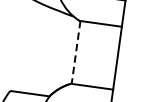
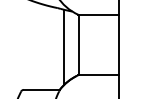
line: (60, 51) -> (64, 46), added
line: (76, 53) -> (79, 45), dashed -> solid

